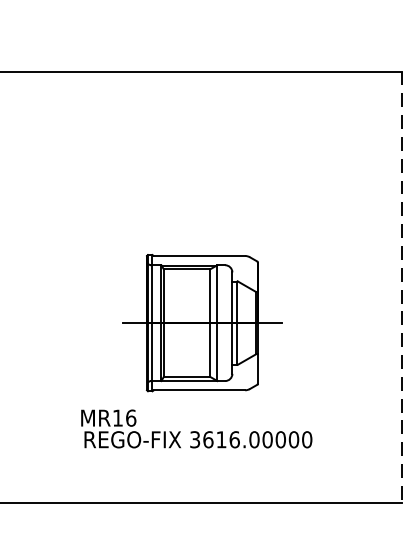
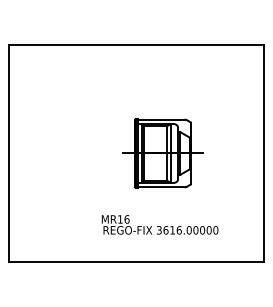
line: (401, 287) -> (263, 153), dashed -> solid
part: (201, 323) -> (162, 153), moved

